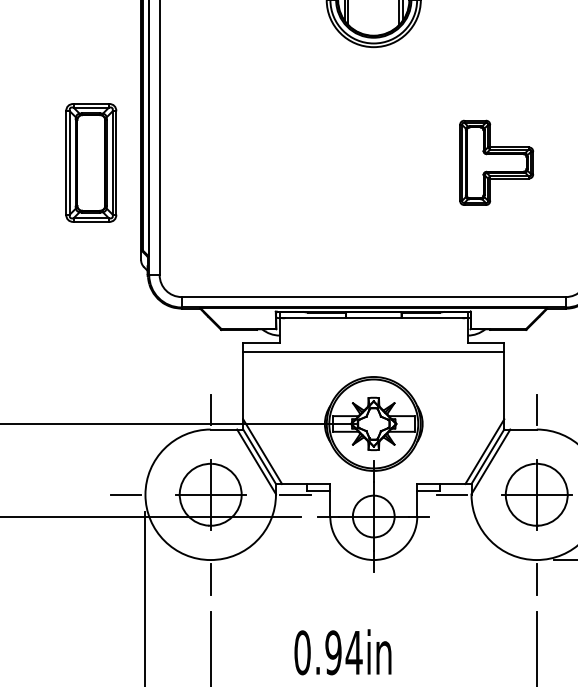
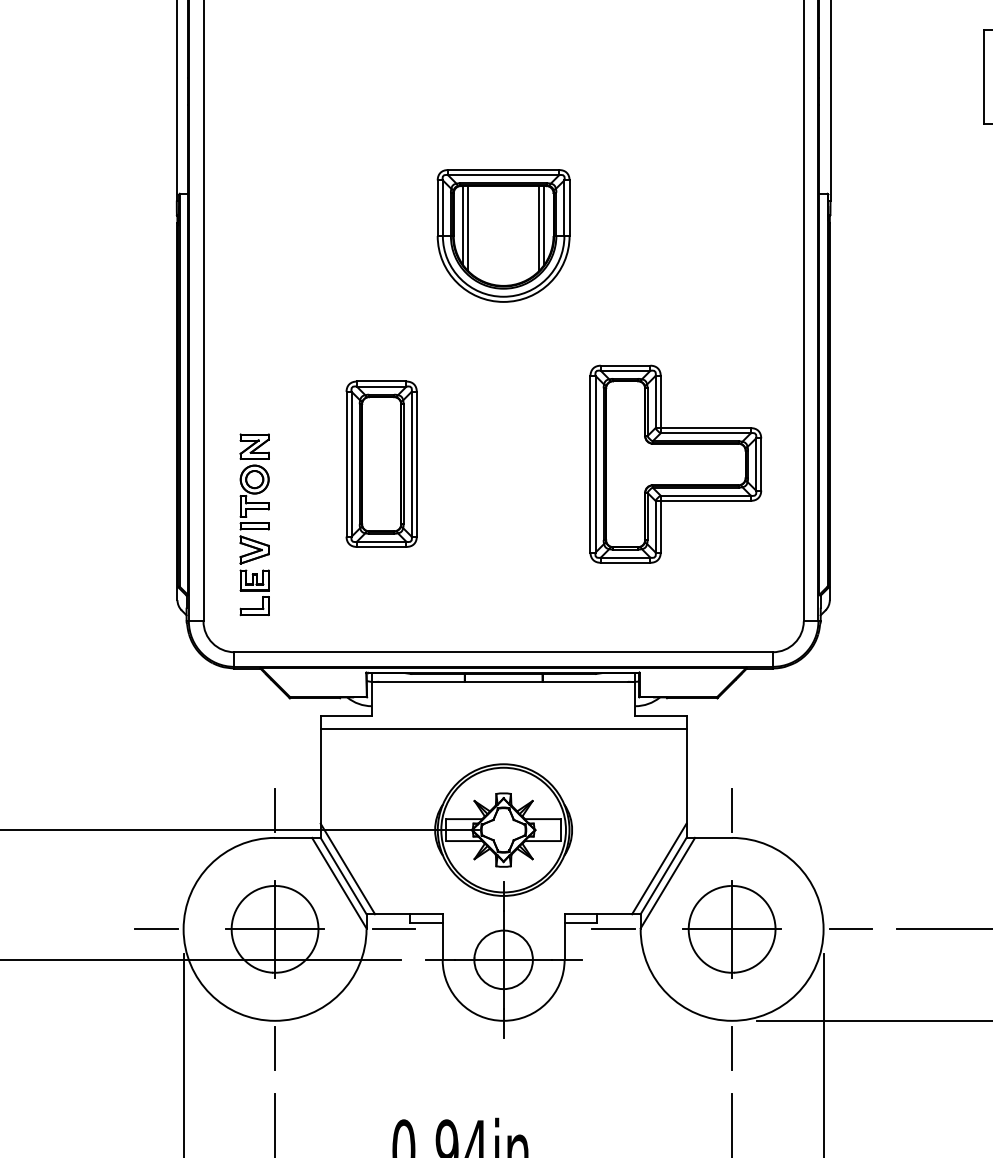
part: (91, 162) -> (381, 463), moved
part: (496, 162) -> (675, 463), size x1.67
part: (196, 205) -> (254, 524), added

